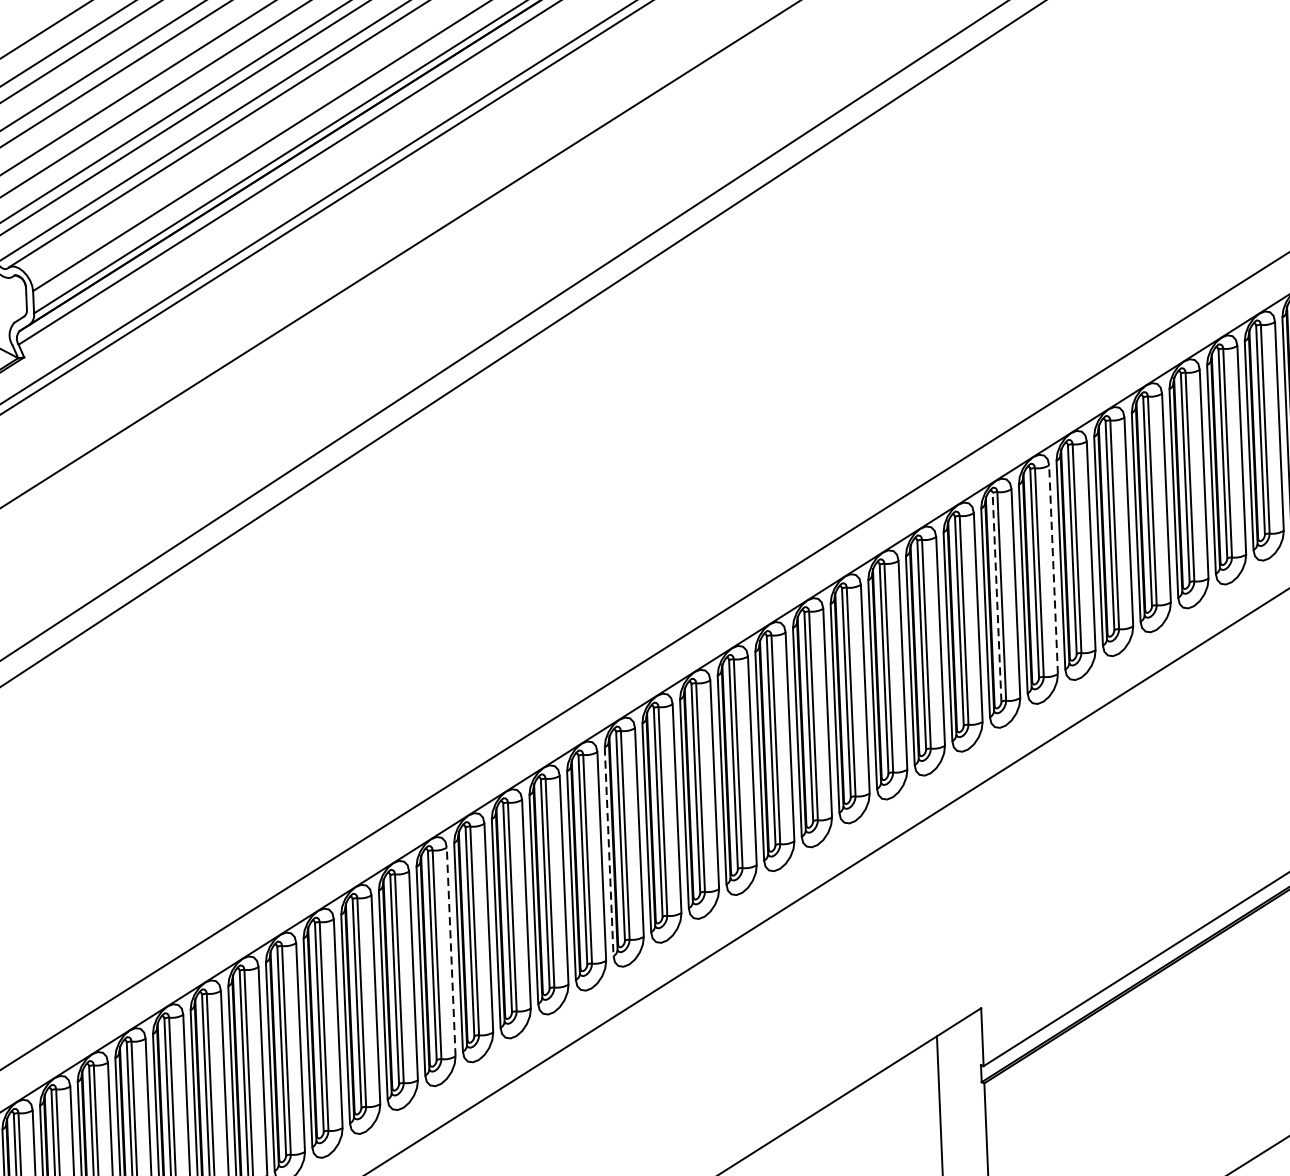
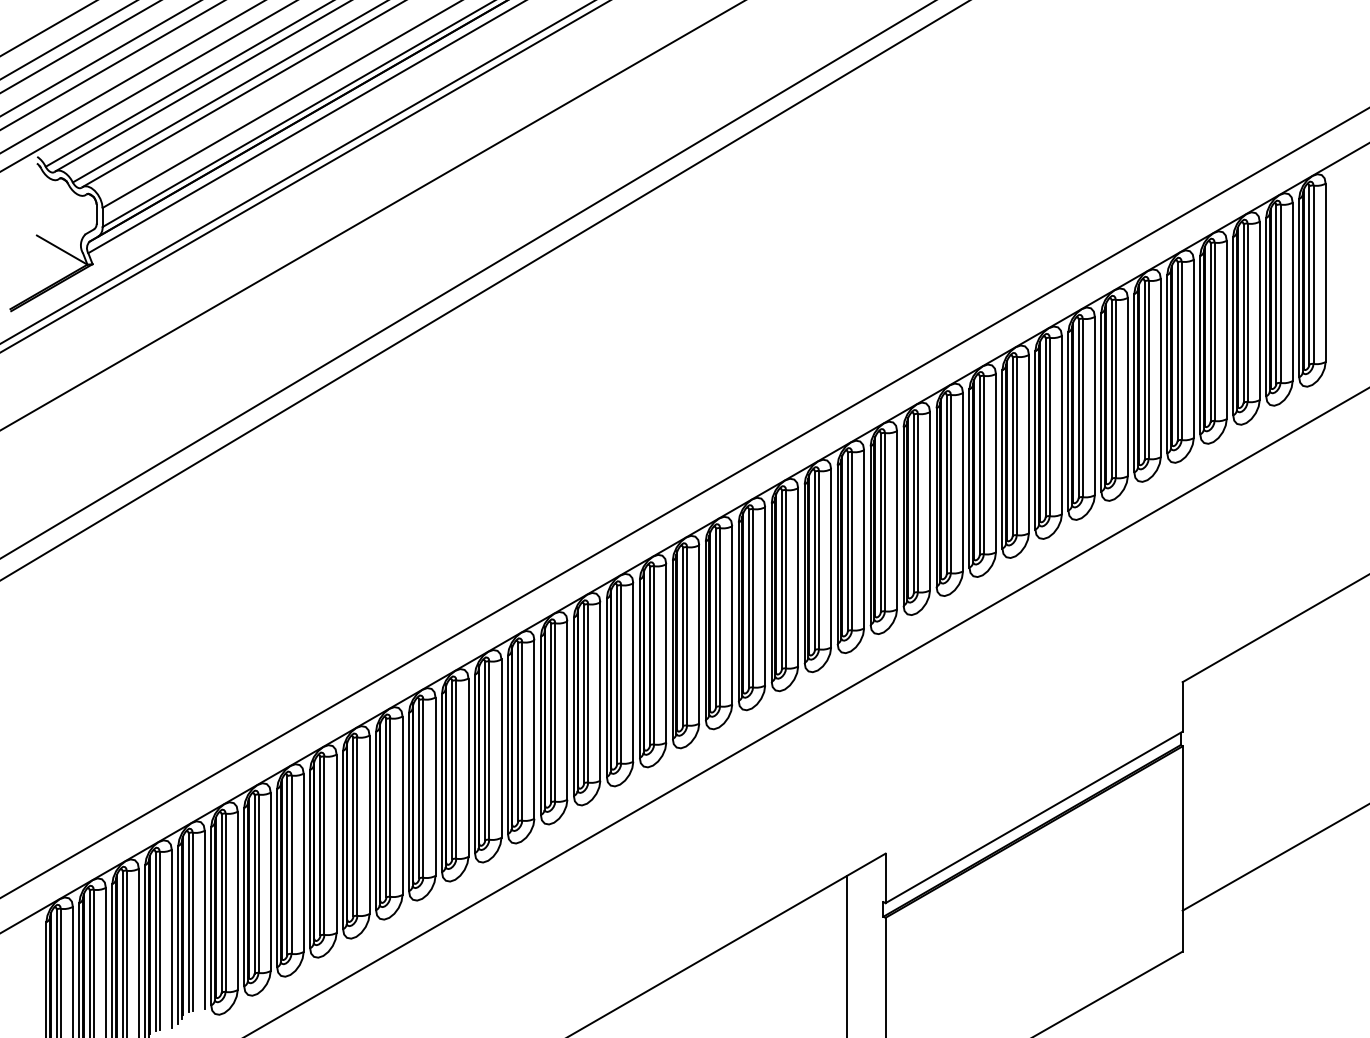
line: (1054, 568) -> (963, 481), dashed -> solid
line: (996, 597) -> (913, 503), dashed -> solid
line: (608, 852) -> (573, 707), dashed -> solid
line: (451, 951) -> (435, 786), dashed -> solid

